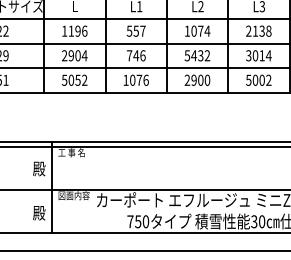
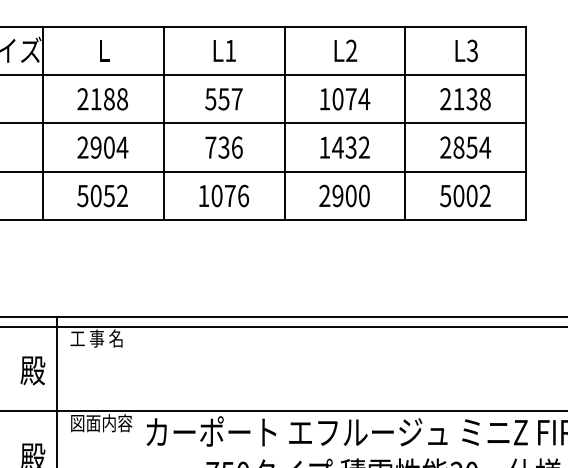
text: (74, 30) -> (102, 97), 1196 -> 2188
text: (136, 55) -> (224, 147), 746 -> 736
text: (187, 55) -> (324, 147), 5432 -> 1432
text: (255, 55) -> (458, 147), 3014 -> 2854

